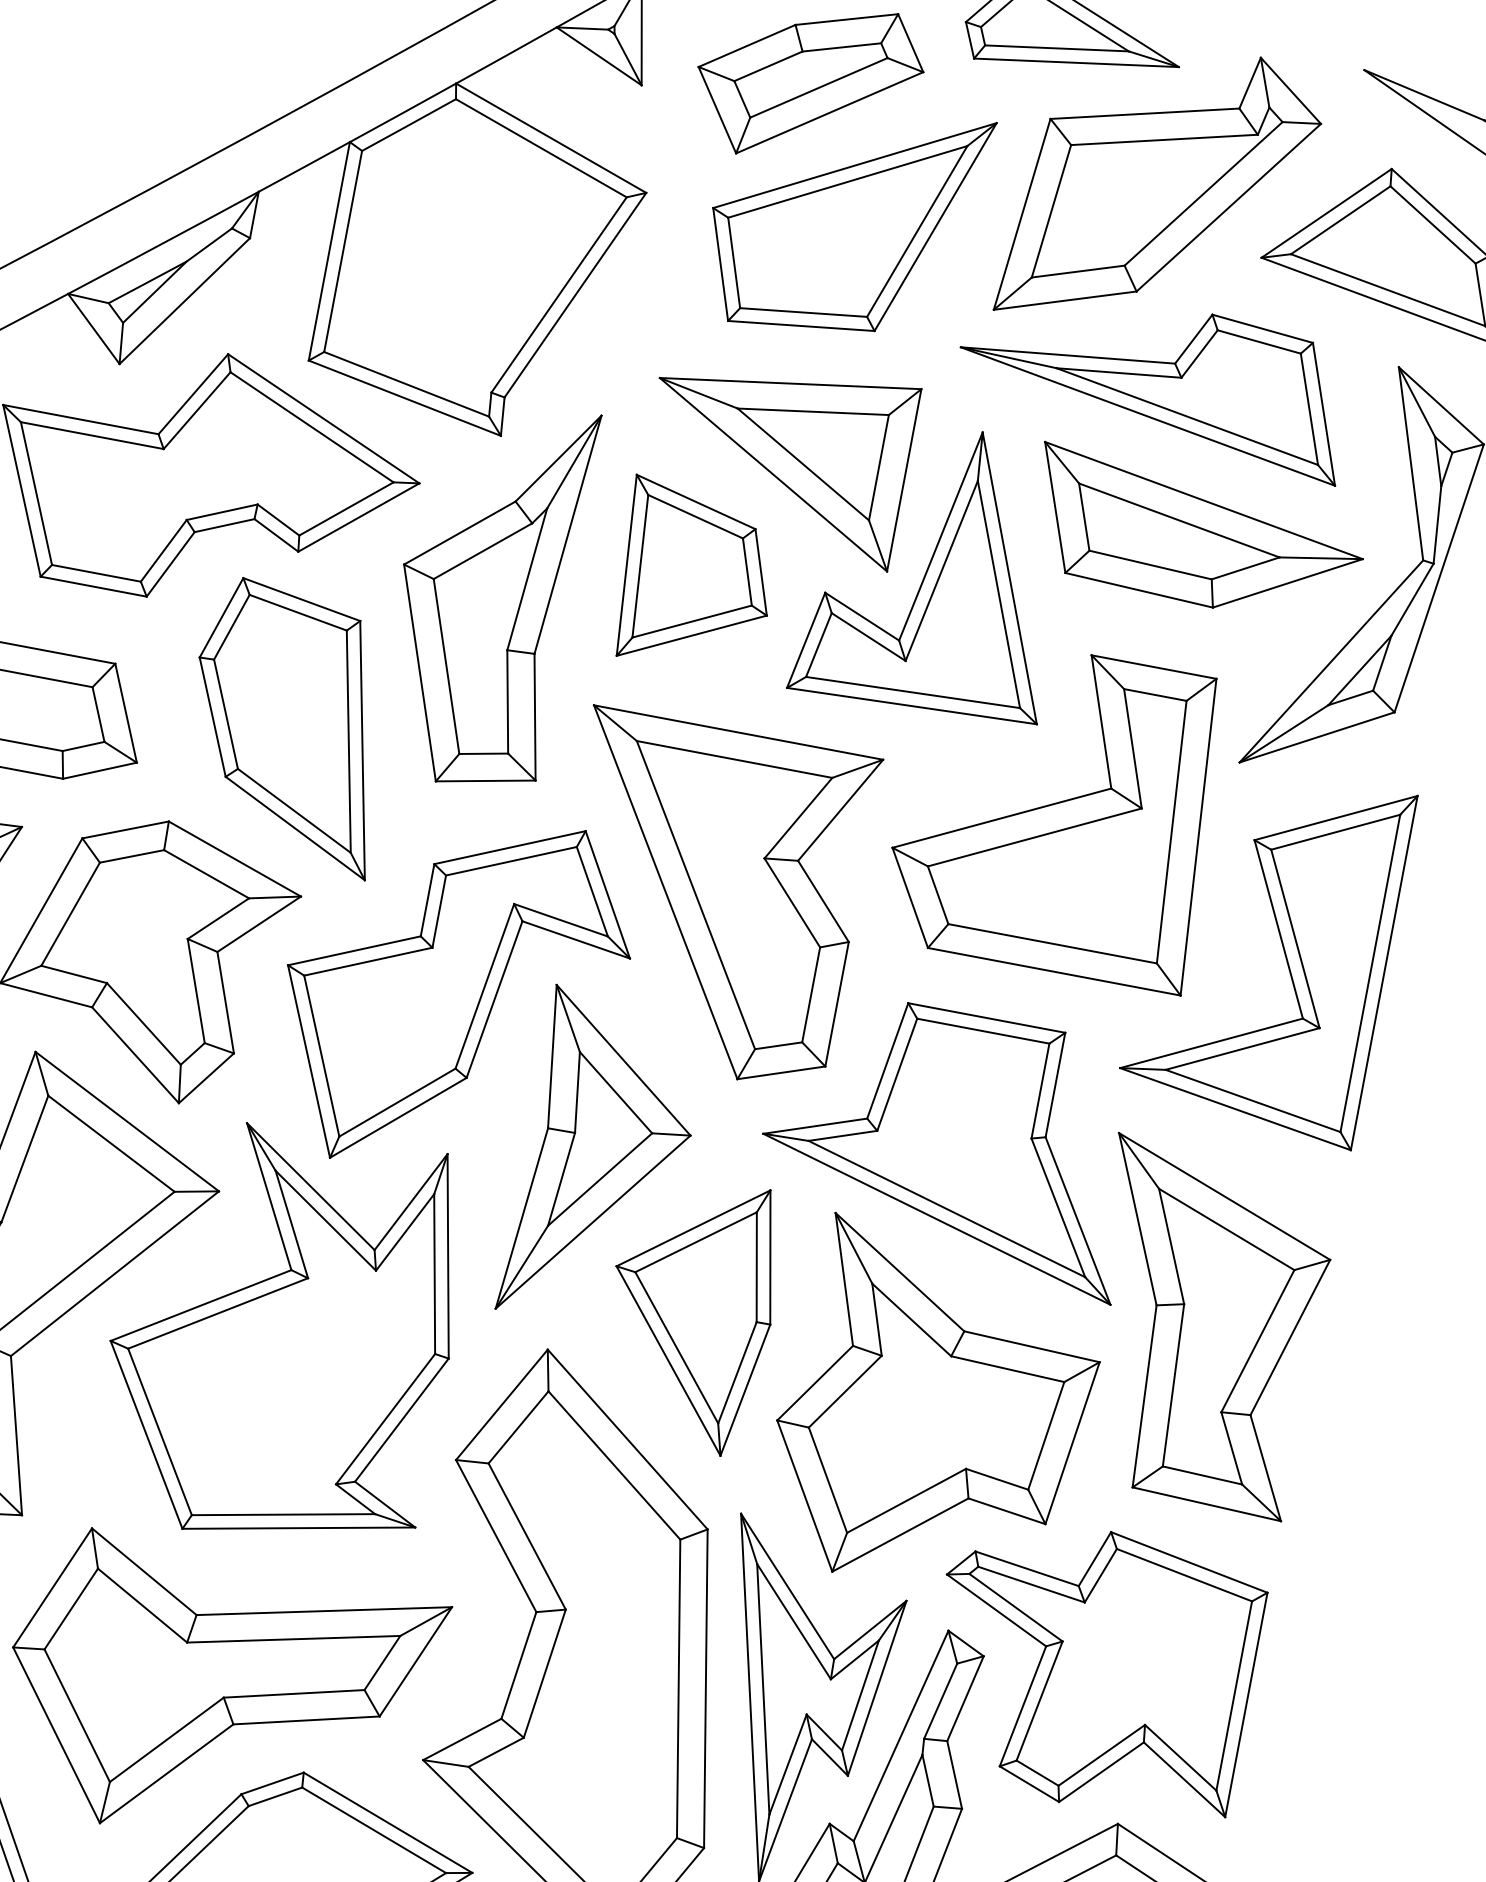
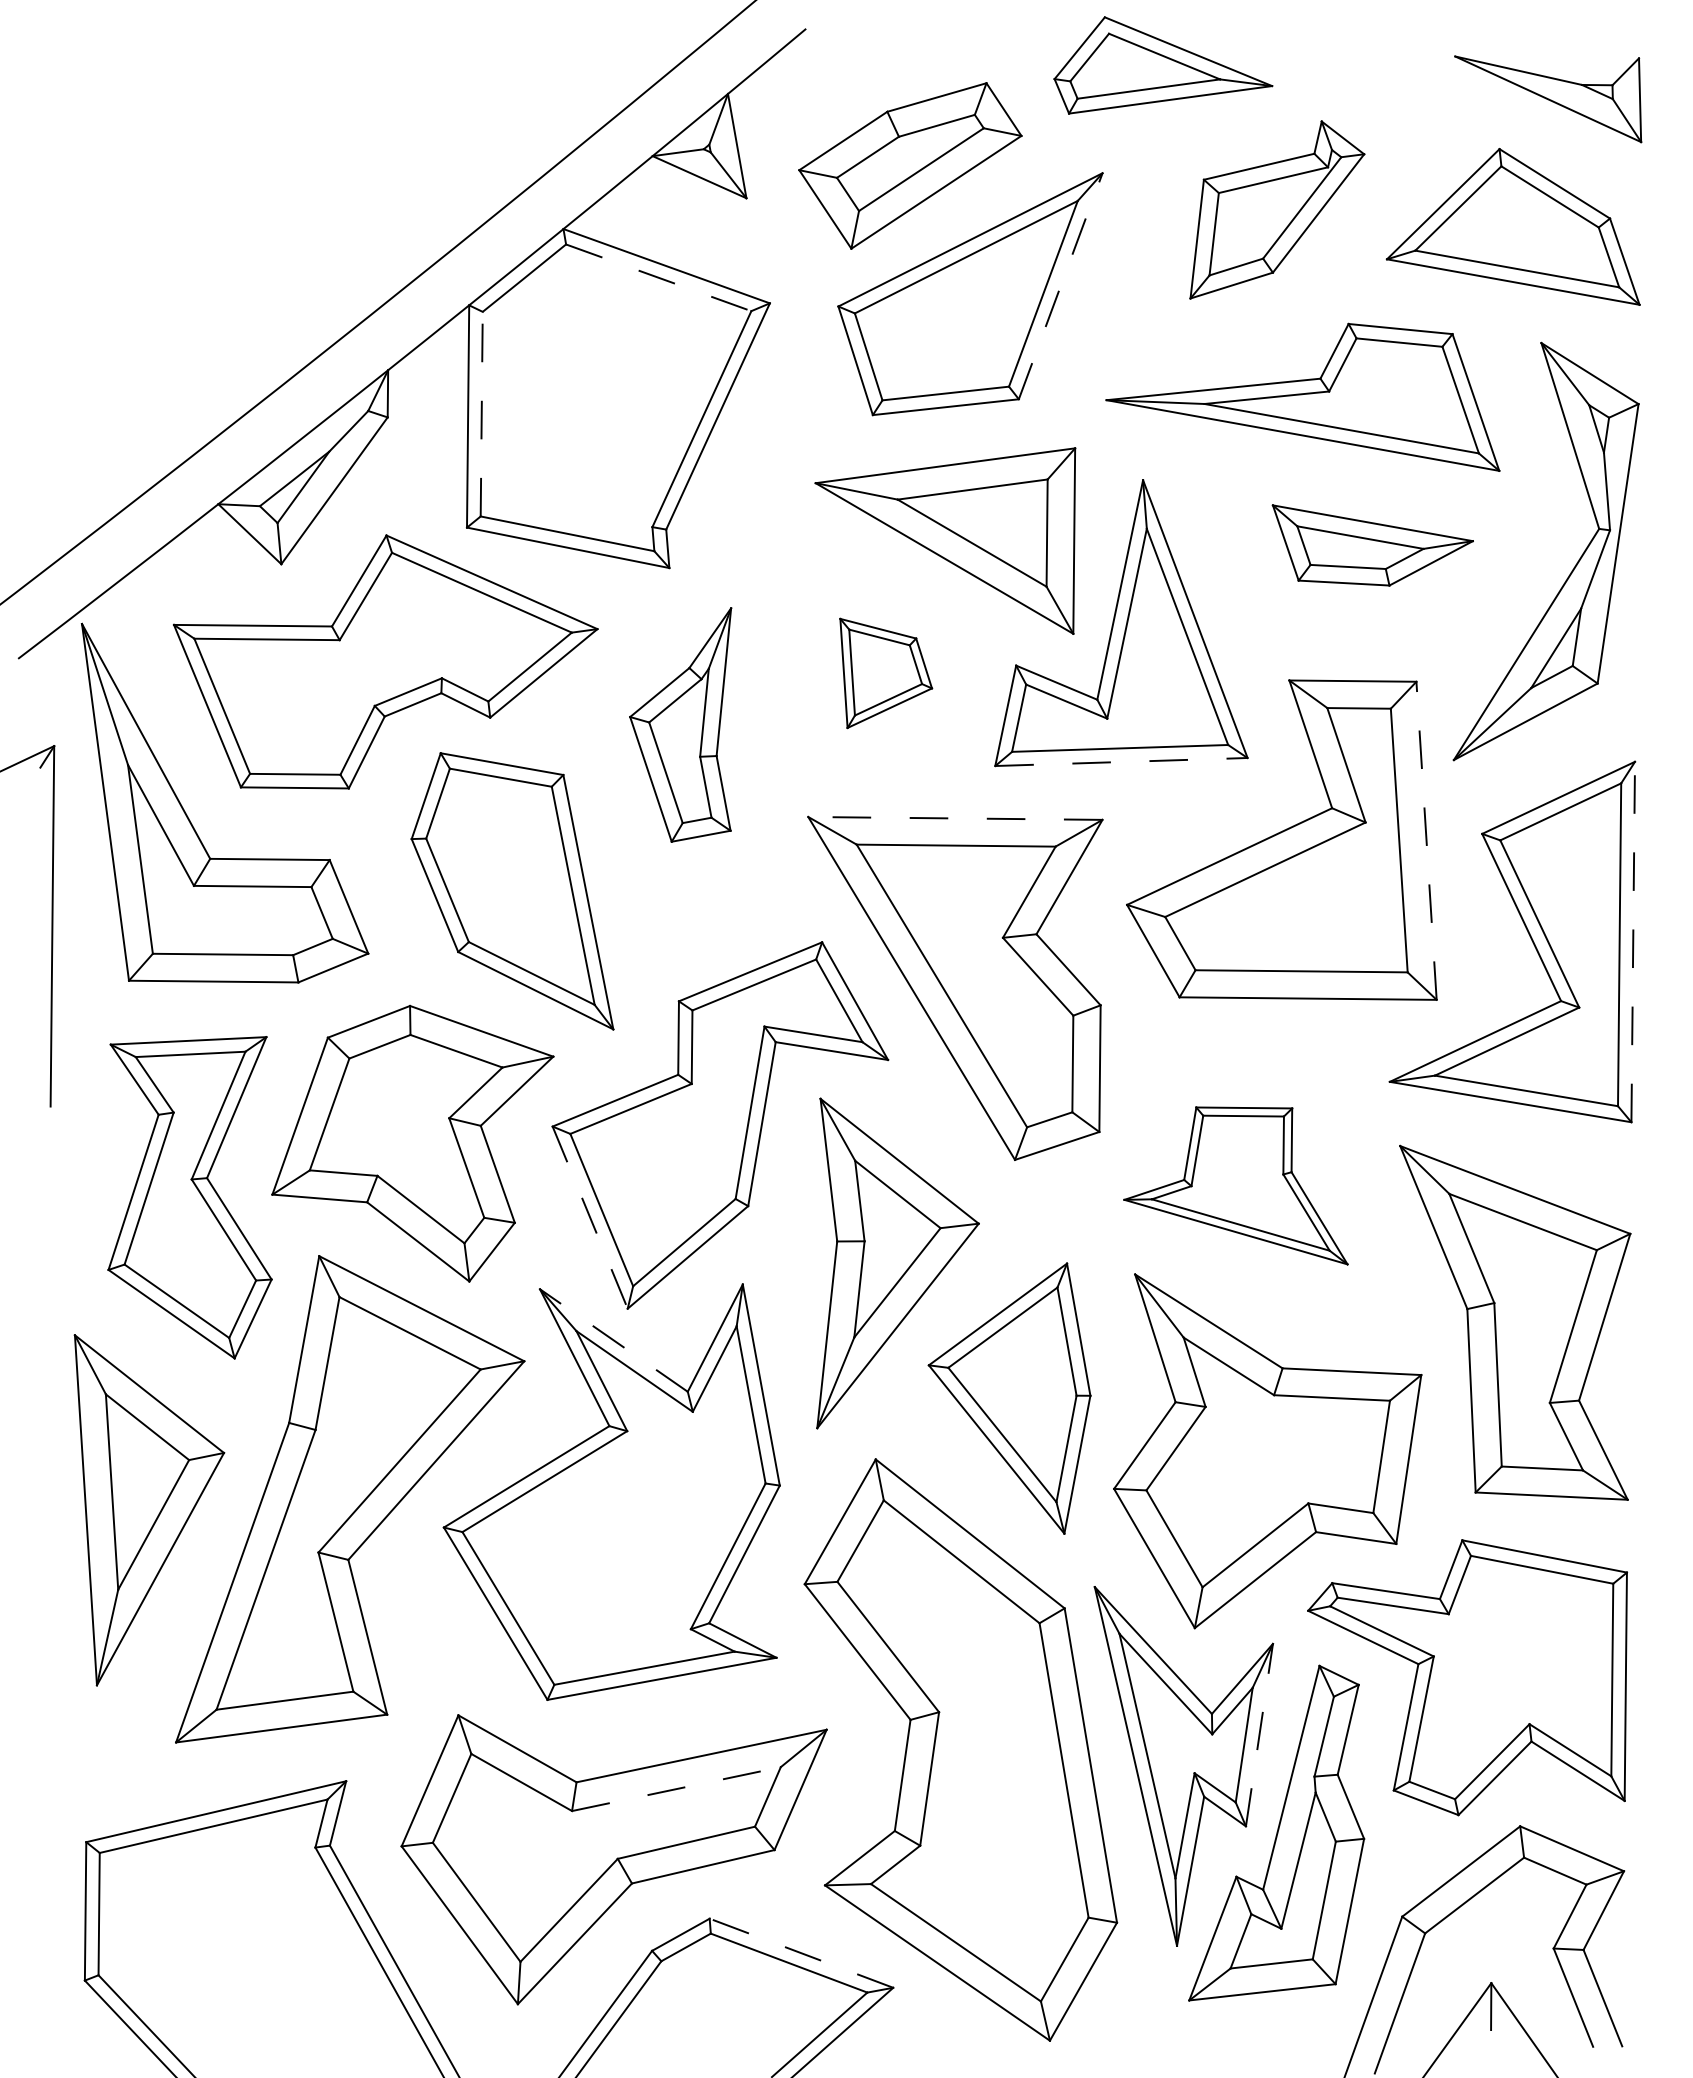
line: (542, 148) -> (659, 277), solid -> dashed
part: (1162, 189) -> (1277, 209), size x0.6
line: (935, 227) -> (1060, 286), solid -> dashed
line: (343, 250) -> (481, 413), solid -> dashed
part: (1197, 536) -> (1372, 545), size x0.6
part: (695, 577) -> (885, 673), size x0.6
part: (484, 591) -> (680, 724), size x0.6
line: (912, 705) -> (1121, 761), solid -> dashed
line: (737, 732) -> (954, 818), solid -> dashed
line: (1198, 836) -> (1426, 840), solid -> dashed
line: (1384, 972) -> (1633, 941), solid -> dashed
line: (309, 1061) -> (590, 1217), solid -> dashed
part: (949, 1143) -> (1235, 1185), size x0.6
line: (310, 1186) -> (613, 1340), solid -> dashed
line: (293, 1639) -> (676, 1789), solid -> dashed
line: (877, 1687) -> (1259, 1734), solid -> dashed
line: (388, 1823) -> (801, 1953), solid -> dashed

